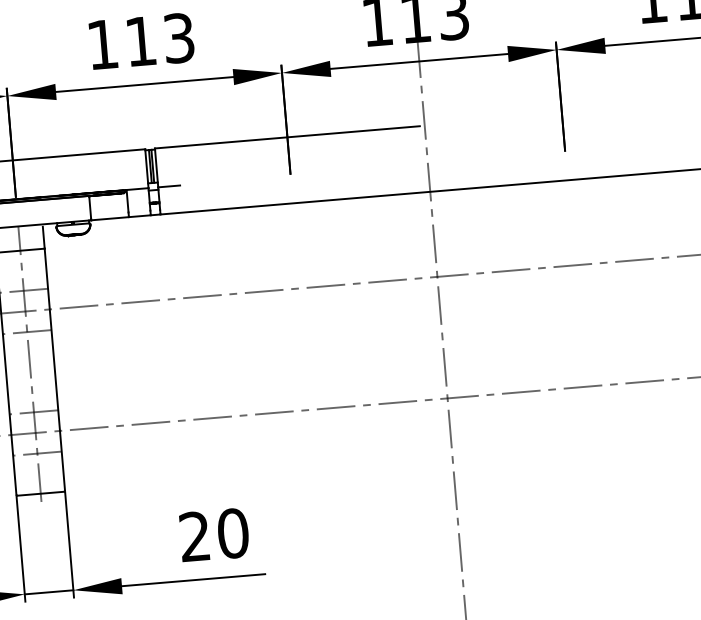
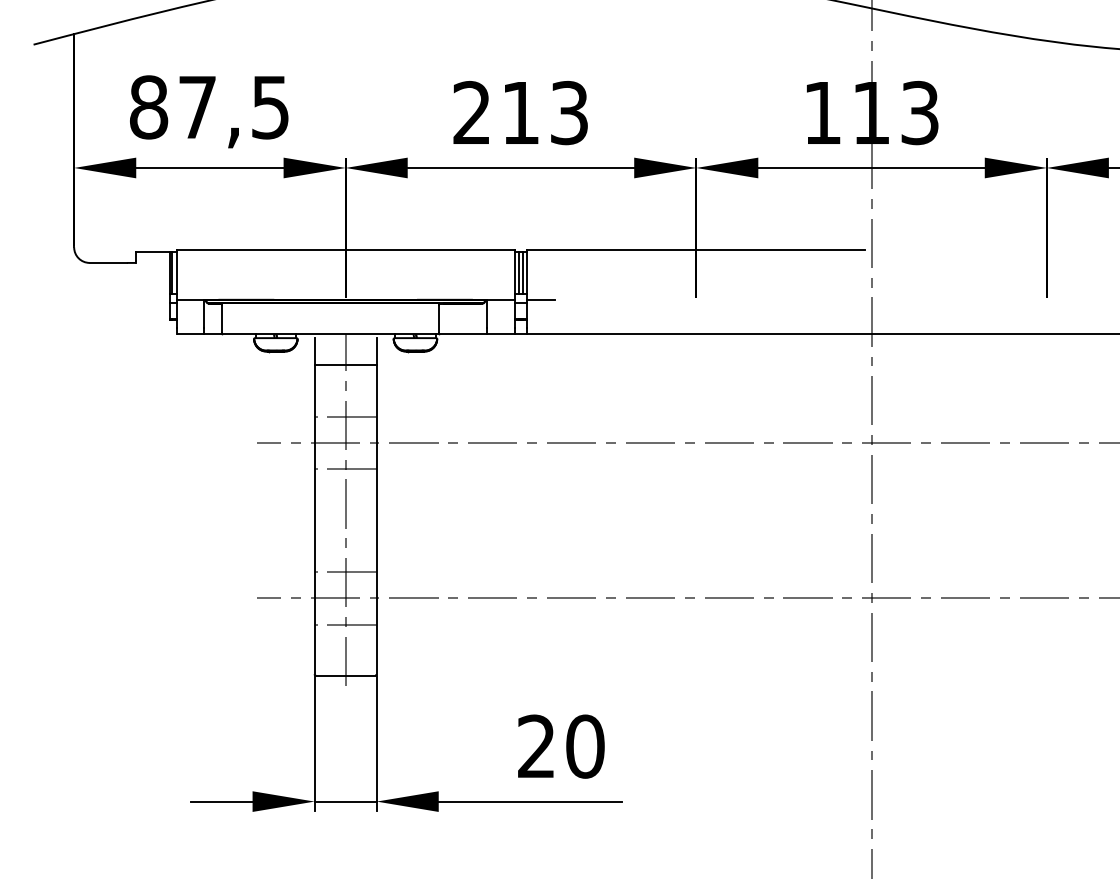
text: (102, 43) -> (471, 111), 113 -> 213

